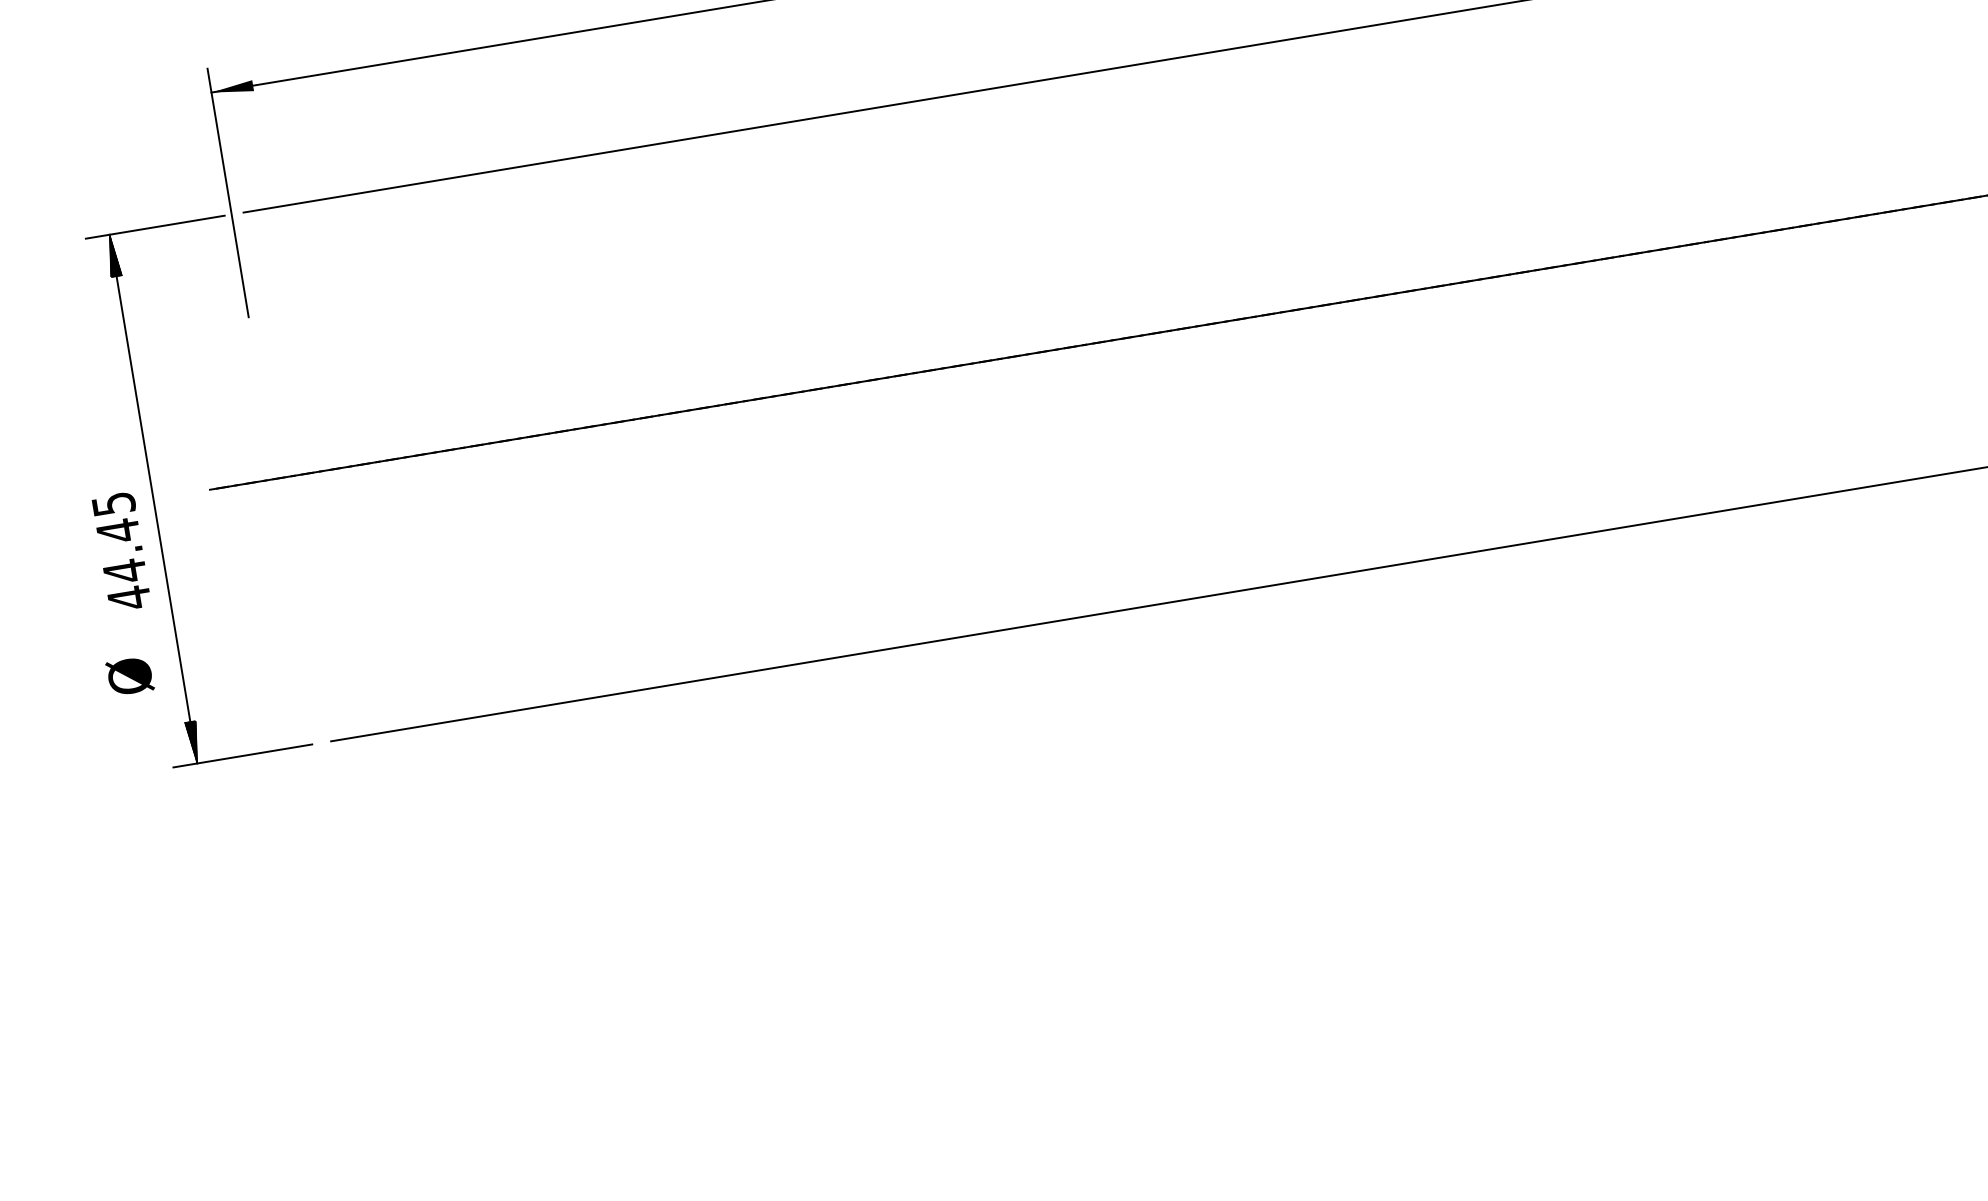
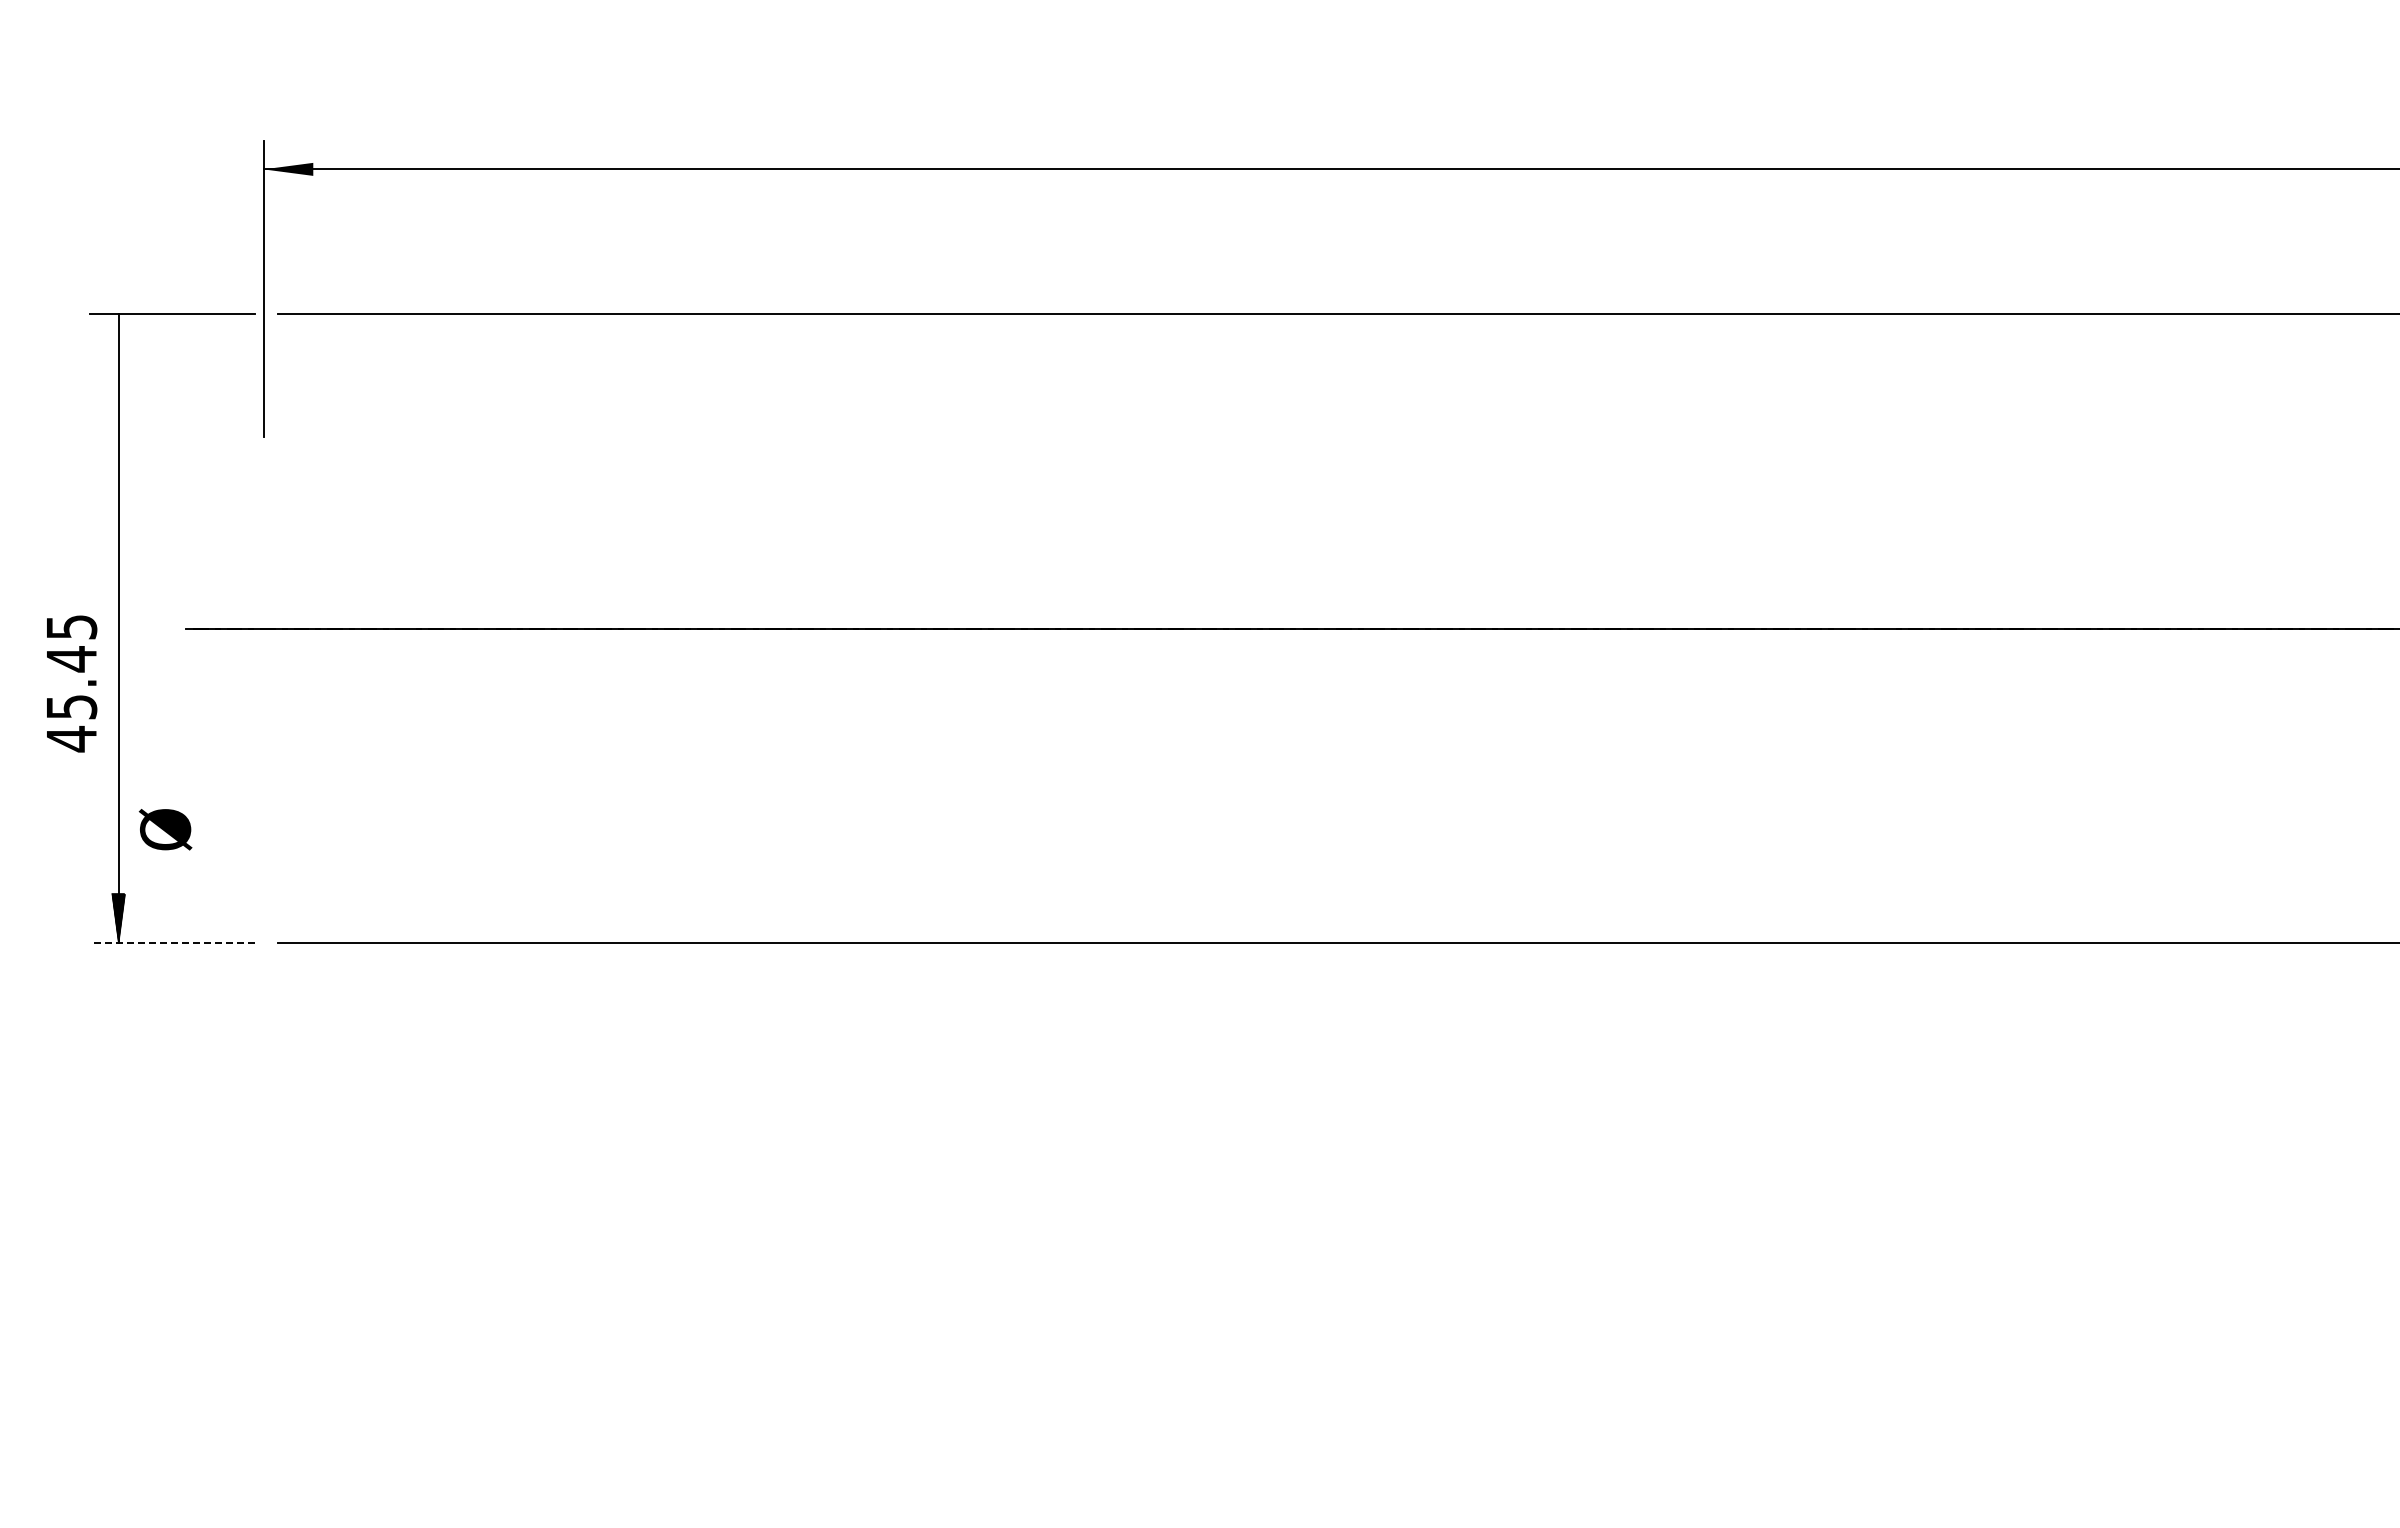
hatch: (113, 255) -> (118, 339), removed
text: (125, 571) -> (72, 707), 44.45 -> 45.45
text: (129, 676) -> (165, 829), moved
line: (242, 756) -> (172, 943), solid -> dashed

